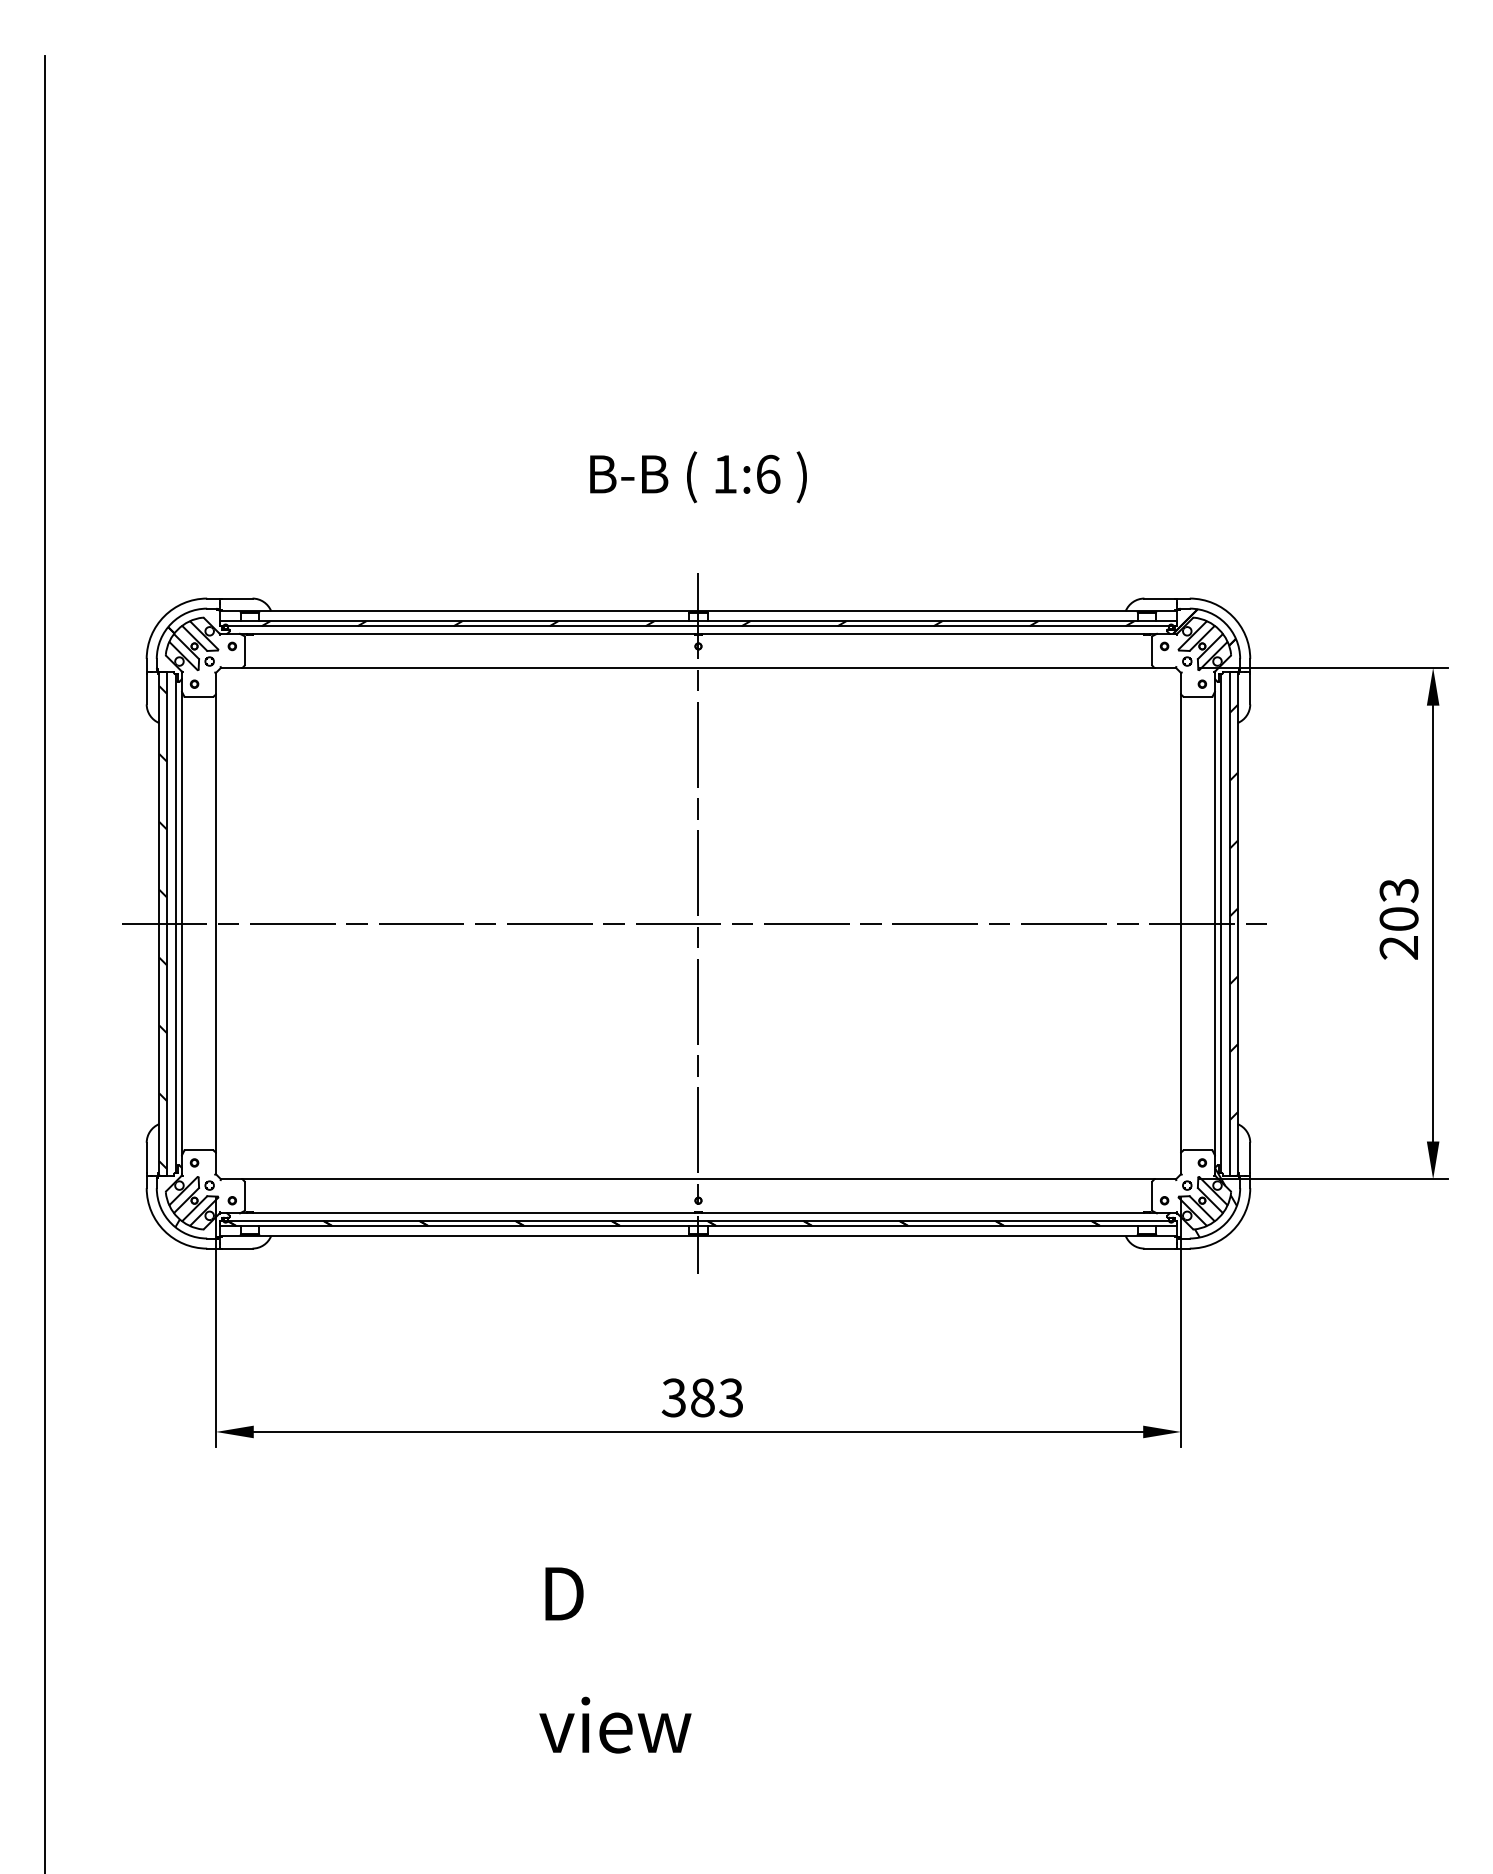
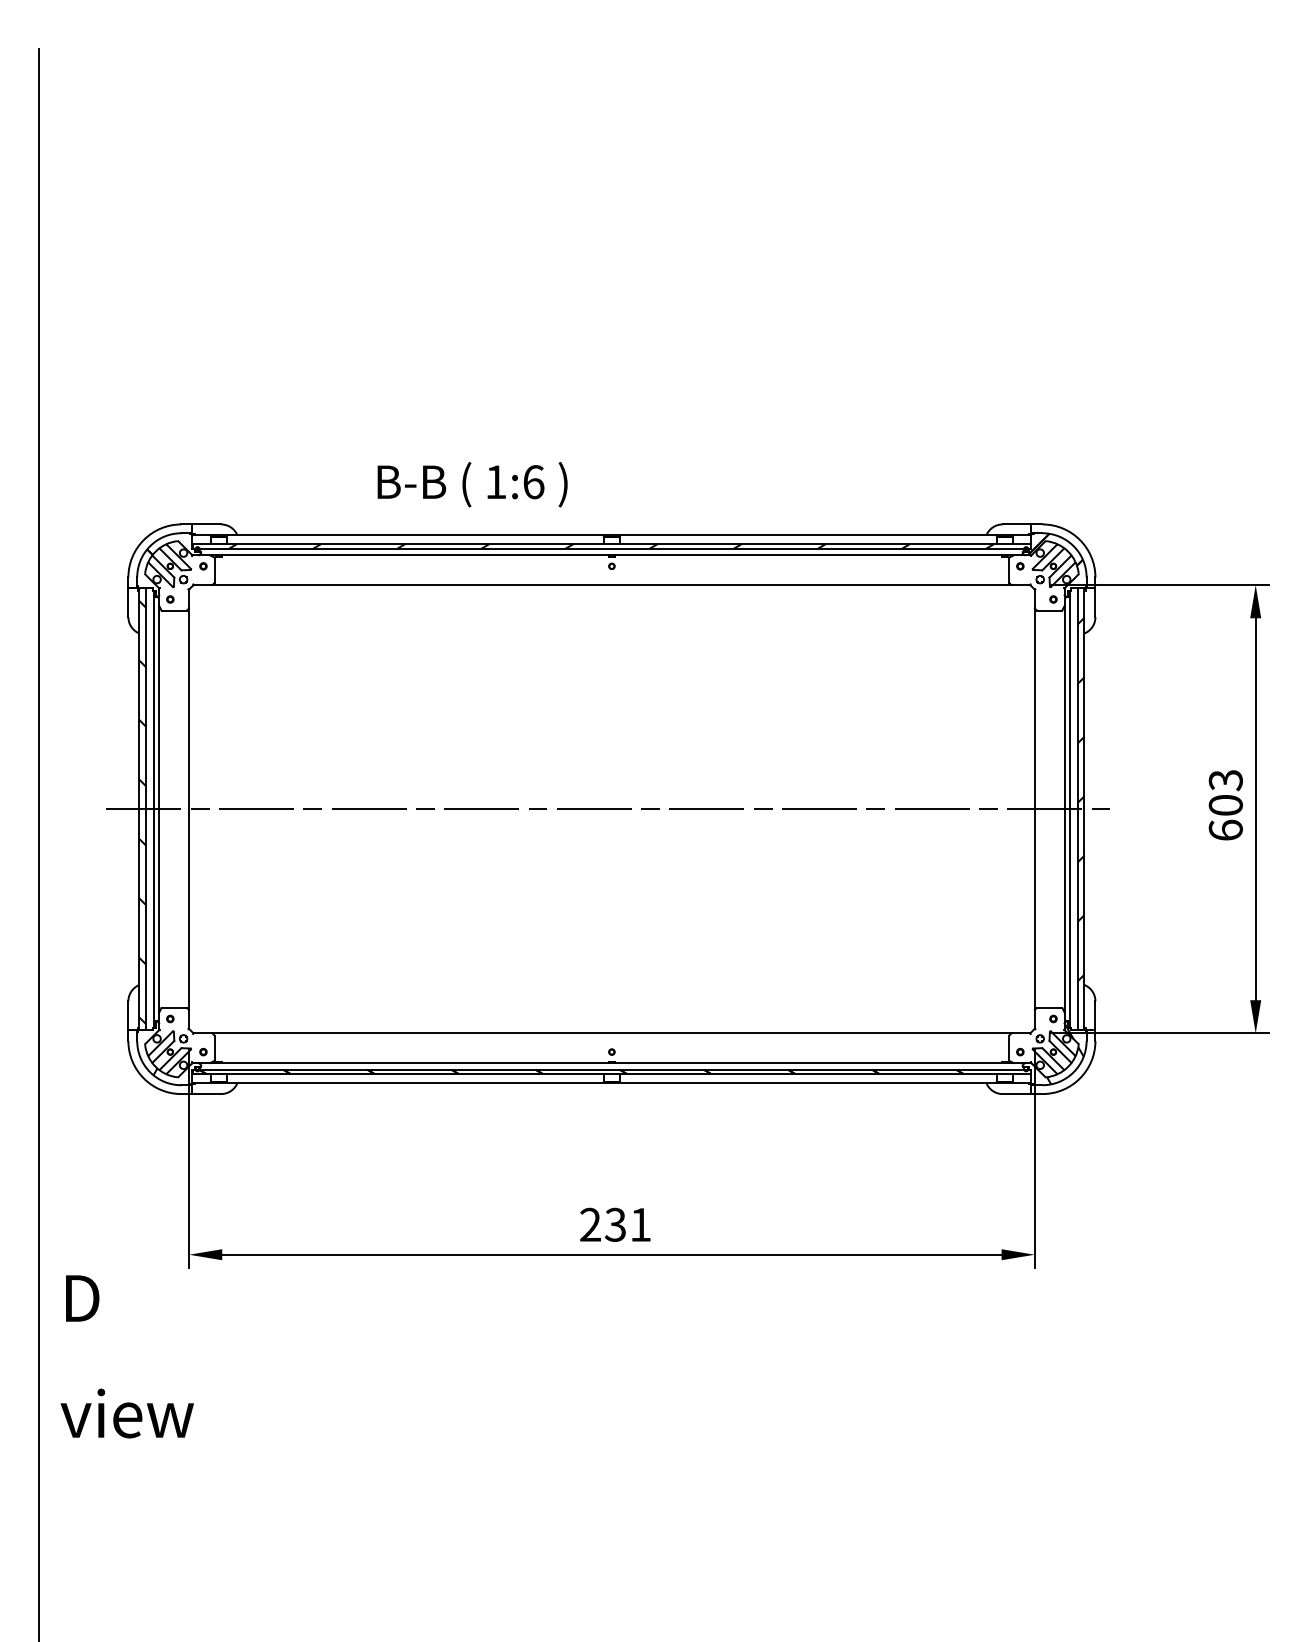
text: (698, 477) -> (472, 484), moved
line: (698, 923) -> (611, 809), removed
text: (1398, 947) -> (1225, 830), 203 -> 603
text: (701, 1397) -> (614, 1224), 383 -> 231
text: (615, 1660) -> (127, 1356), moved

